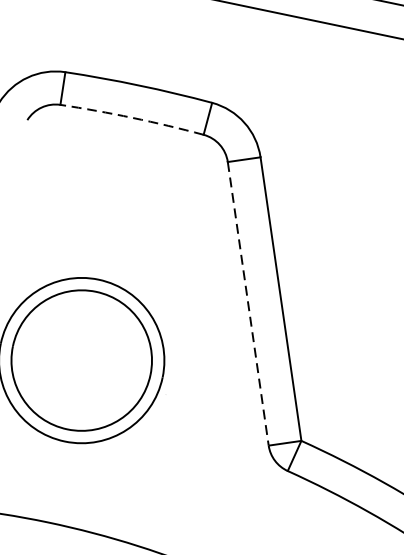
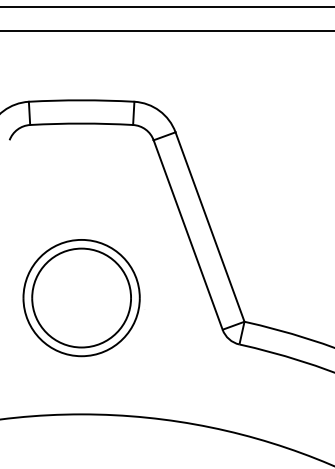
arc: (132, 117) -> (81, 123), dashed -> solid
line: (248, 304) -> (188, 235), dashed -> solid

